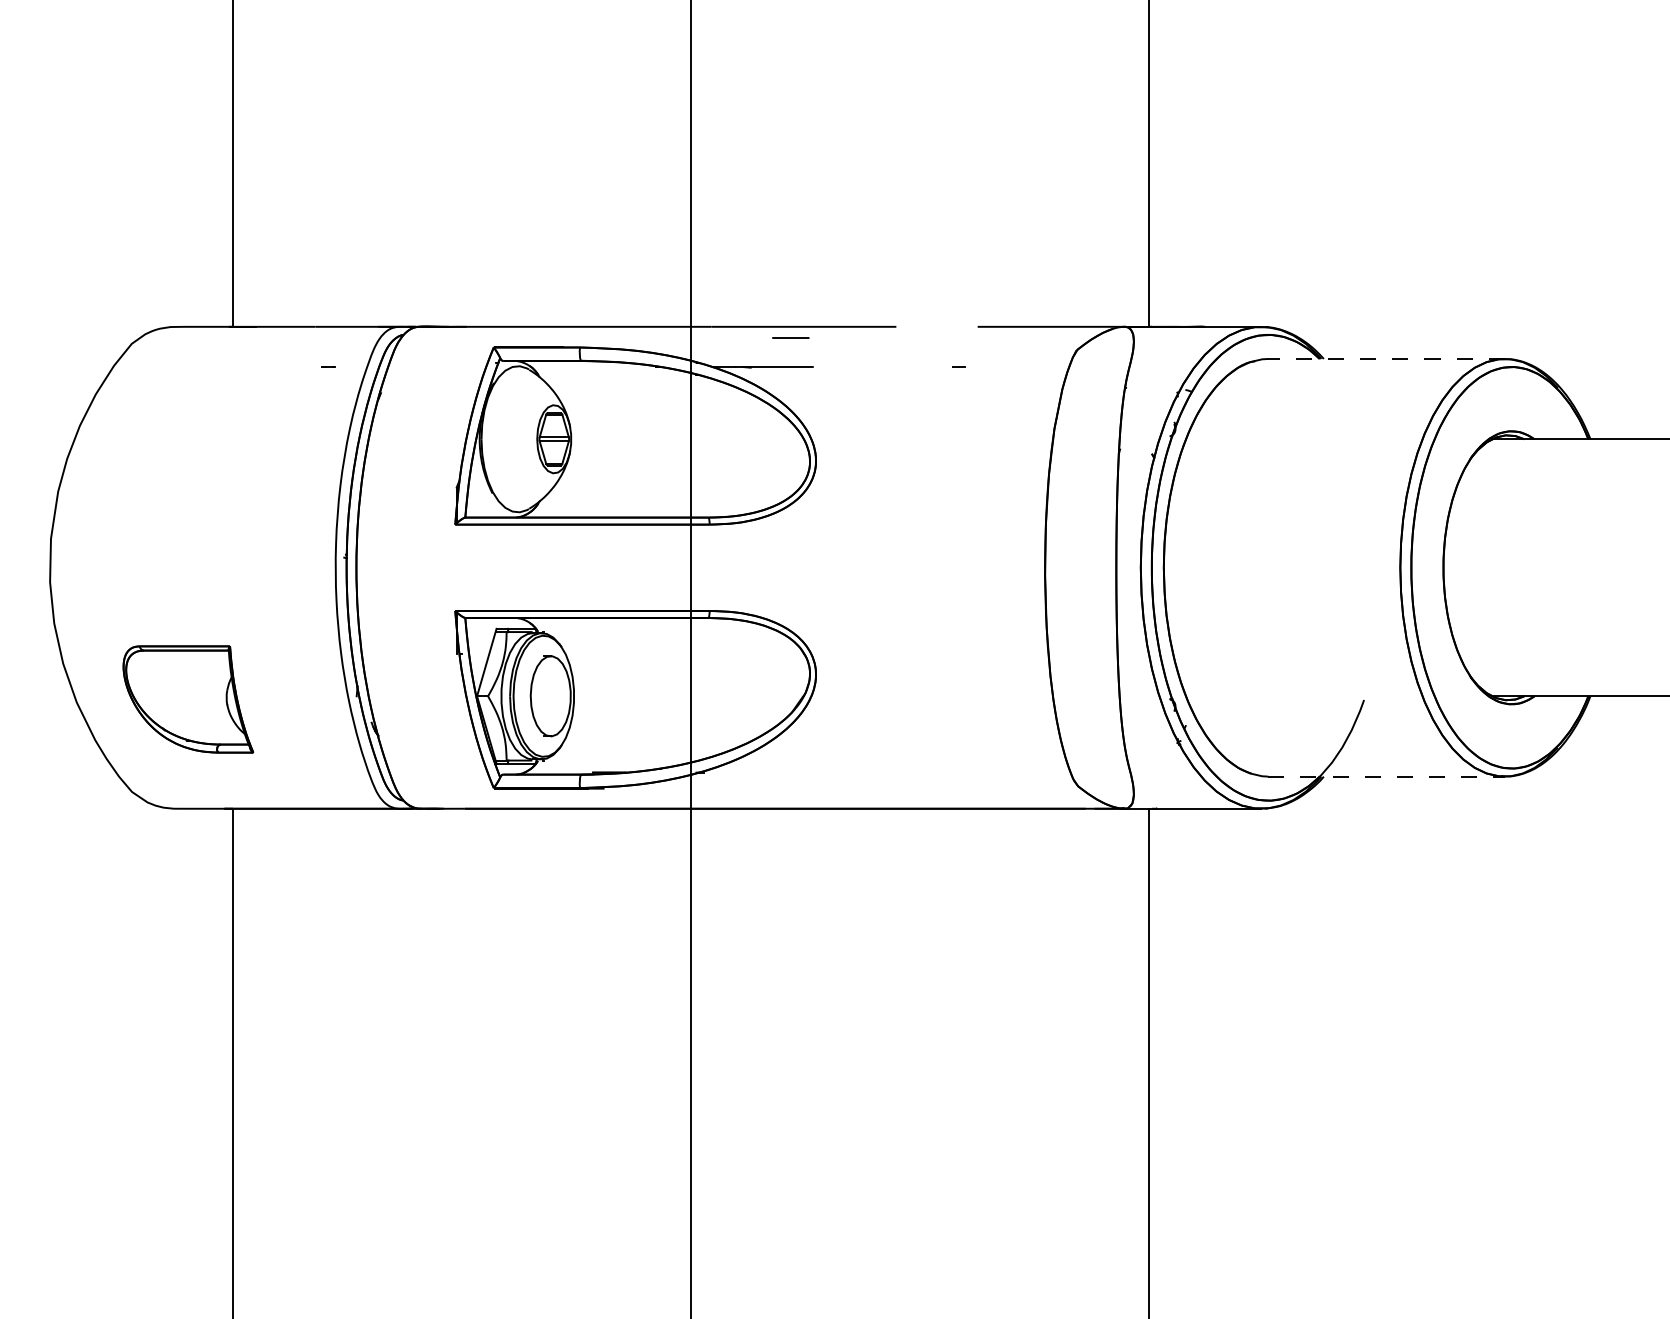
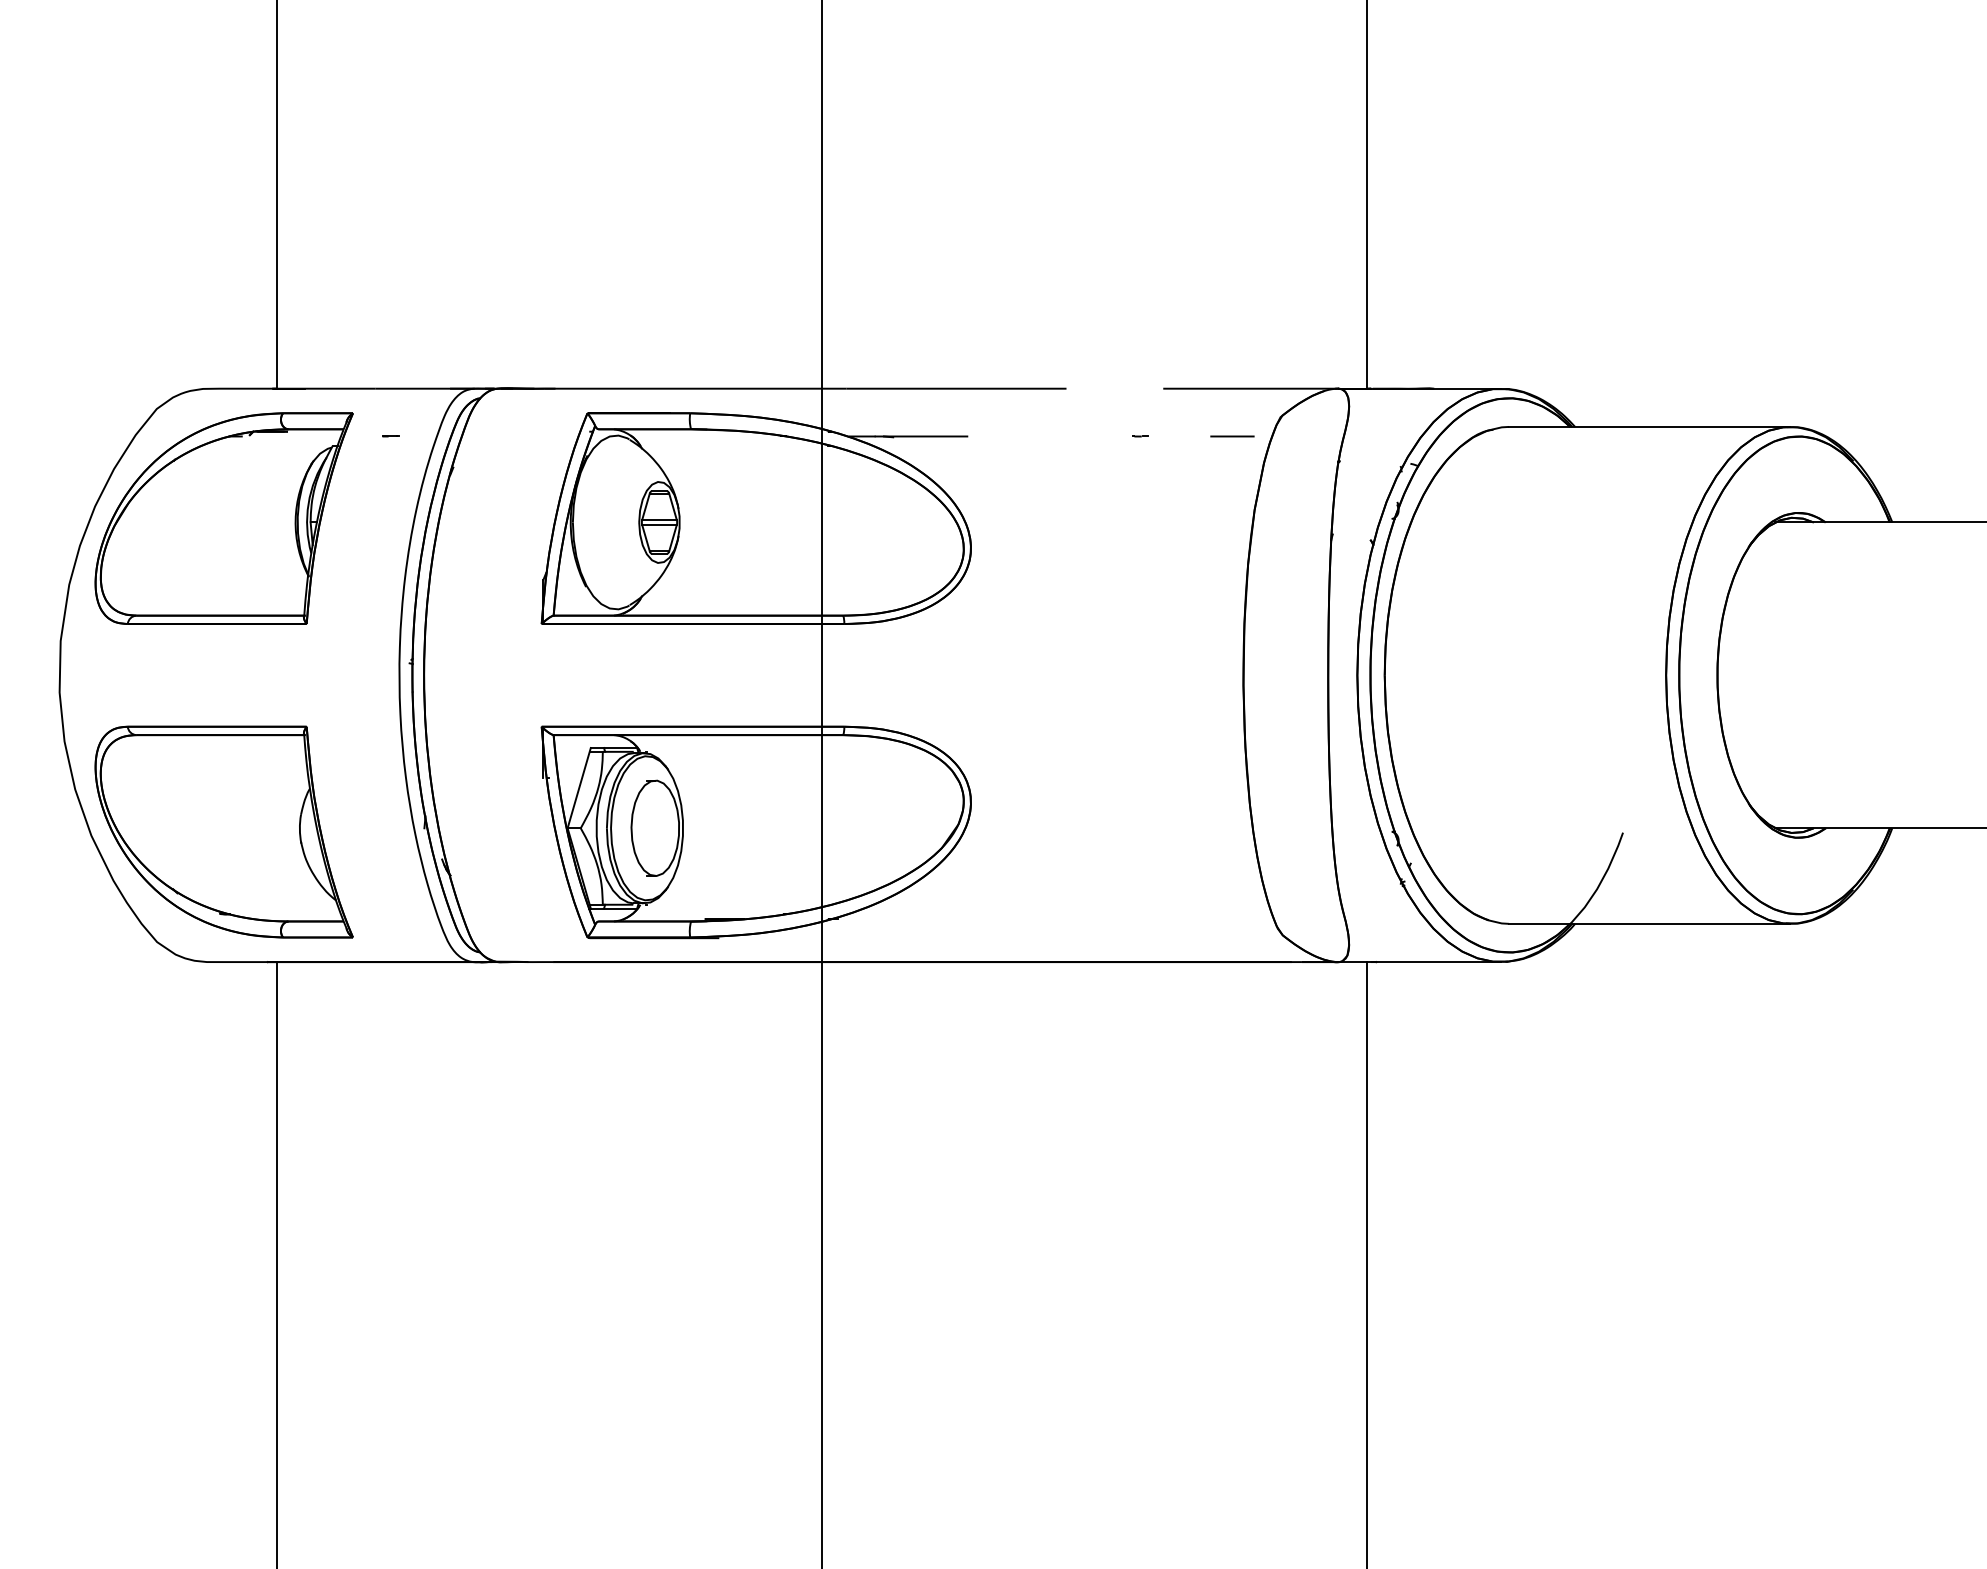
line: (790, 337) -> (1232, 435), moved
line: (1386, 358) -> (1649, 426), dashed -> solid
part: (188, 435) -> (224, 517), added
part: (188, 699) -> (224, 832), size x1.67
line: (1386, 776) -> (1649, 923), dashed -> solid

